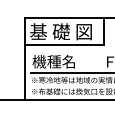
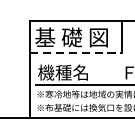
line: (65, 45) -> (76, 53), solid -> dashed

